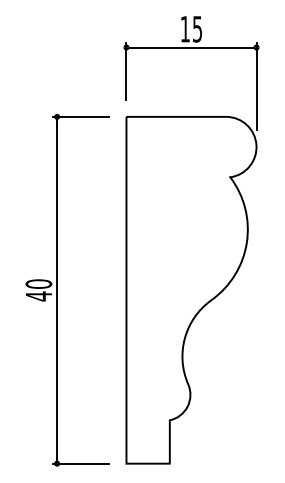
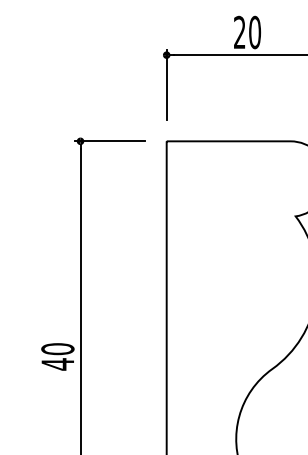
text: (191, 28) -> (247, 31), 15 -> 20

